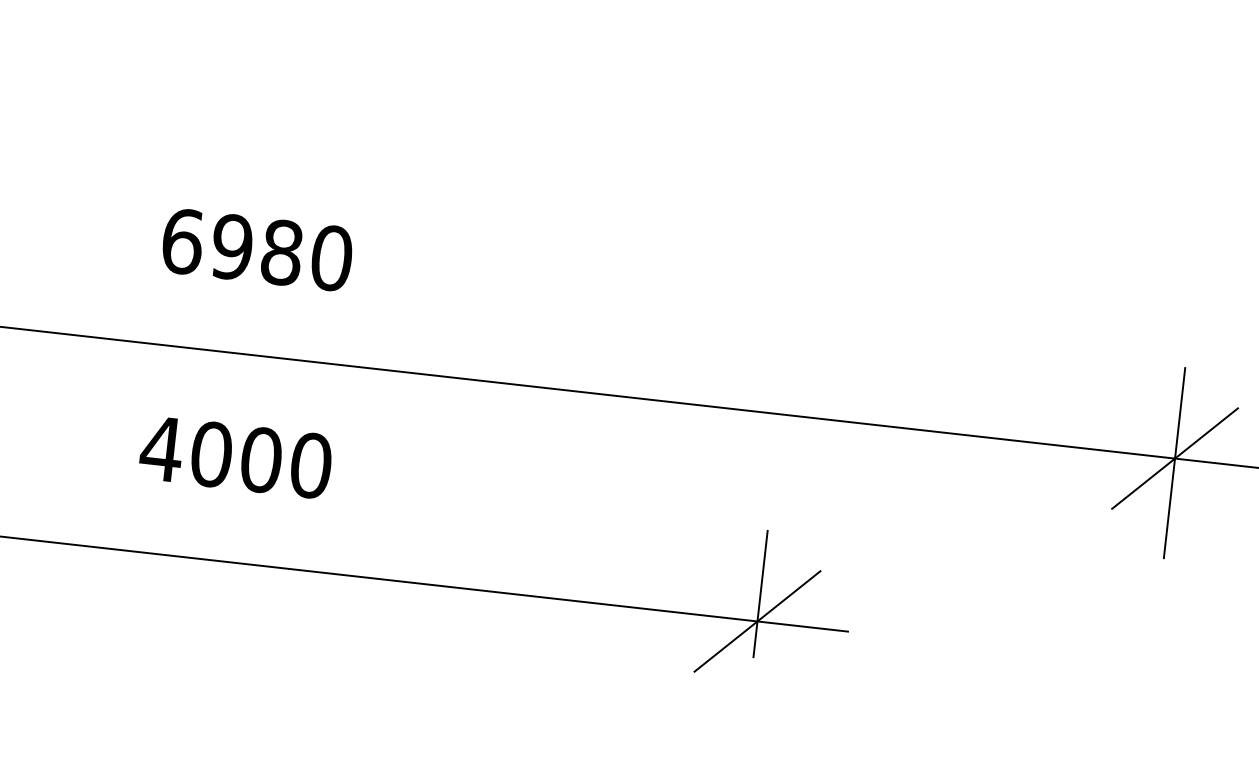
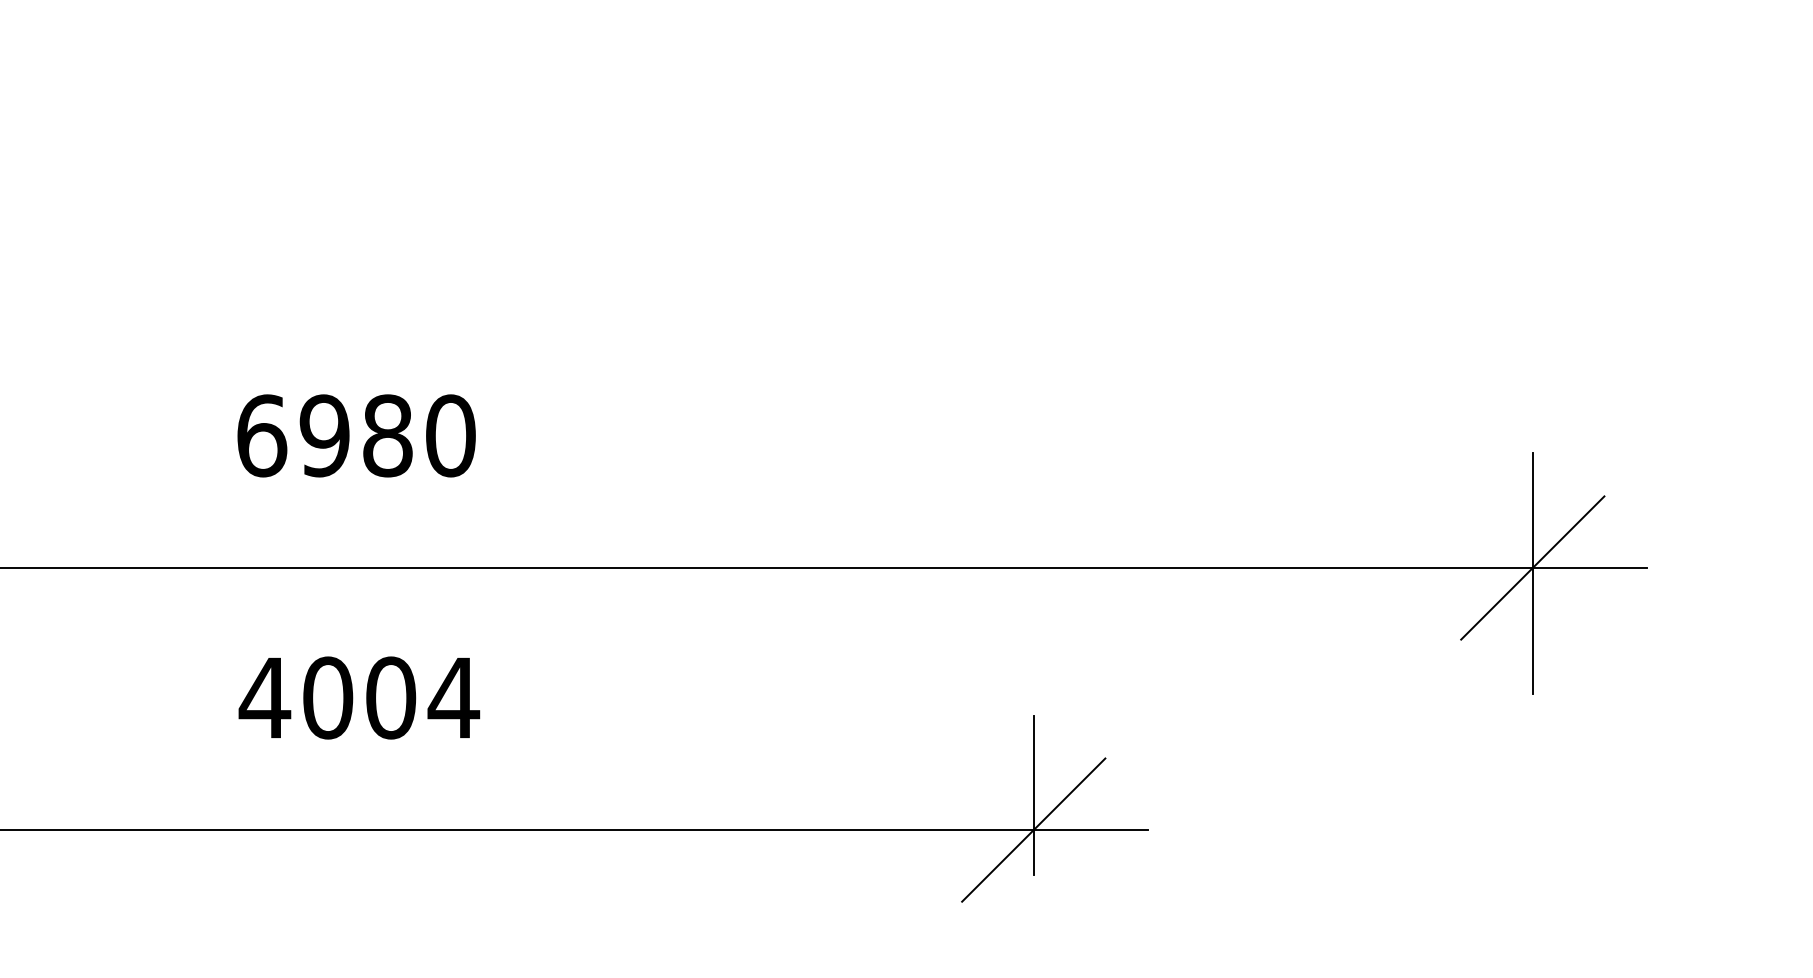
text: (310, 465) -> (453, 697), 4000 -> 4004

